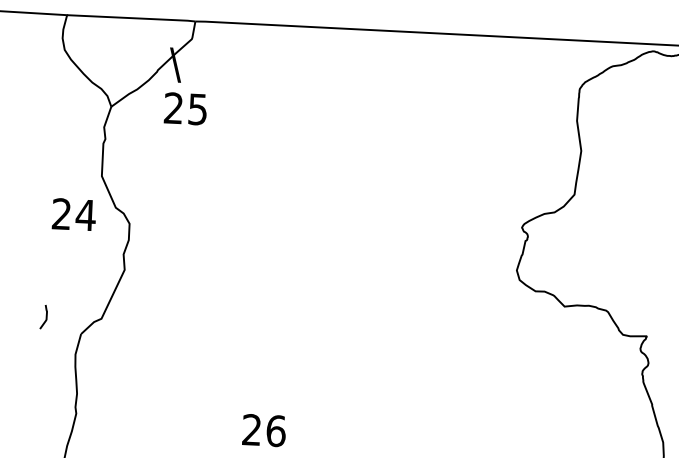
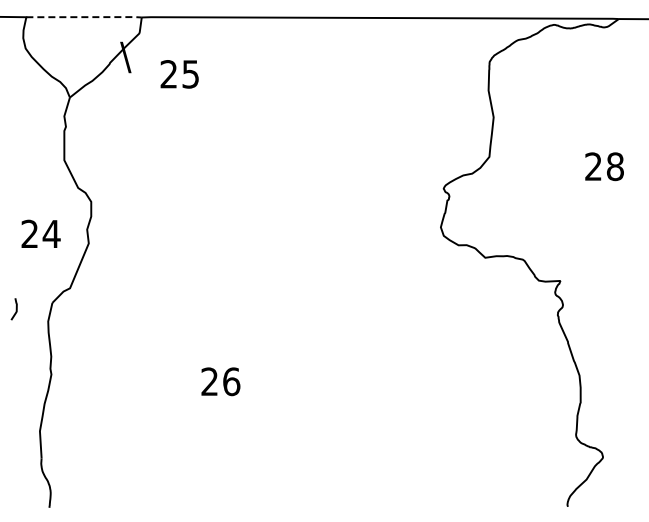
line: (132, 18) -> (85, 17), solid -> dashed
text: (185, 109) -> (179, 74), moved
text: (73, 214) -> (40, 233), moved
curve: (45, 317) -> (15, 309), moved

